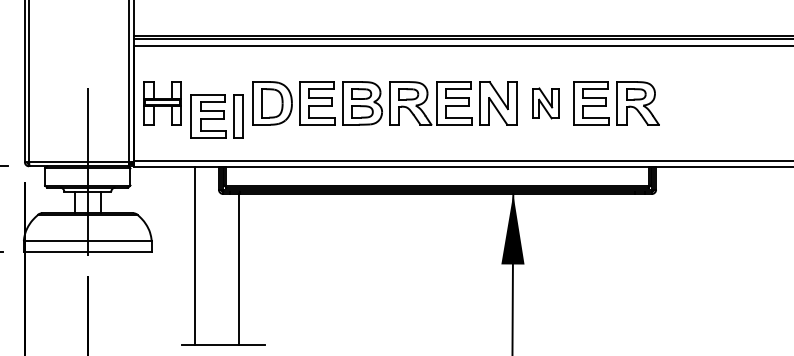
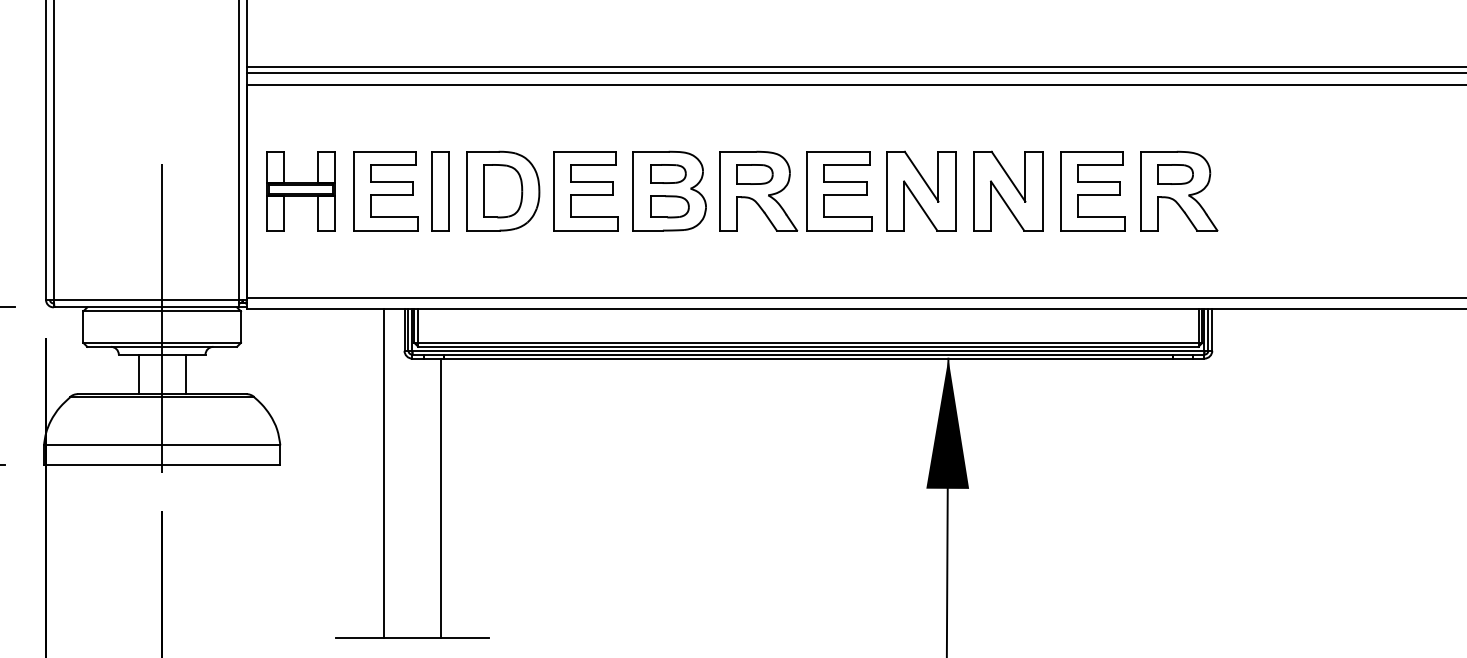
part: (545, 103) -> (1007, 191), size x1.43
part: (216, 116) -> (399, 191), moved
line: (194, 256) -> (383, 474), moved

